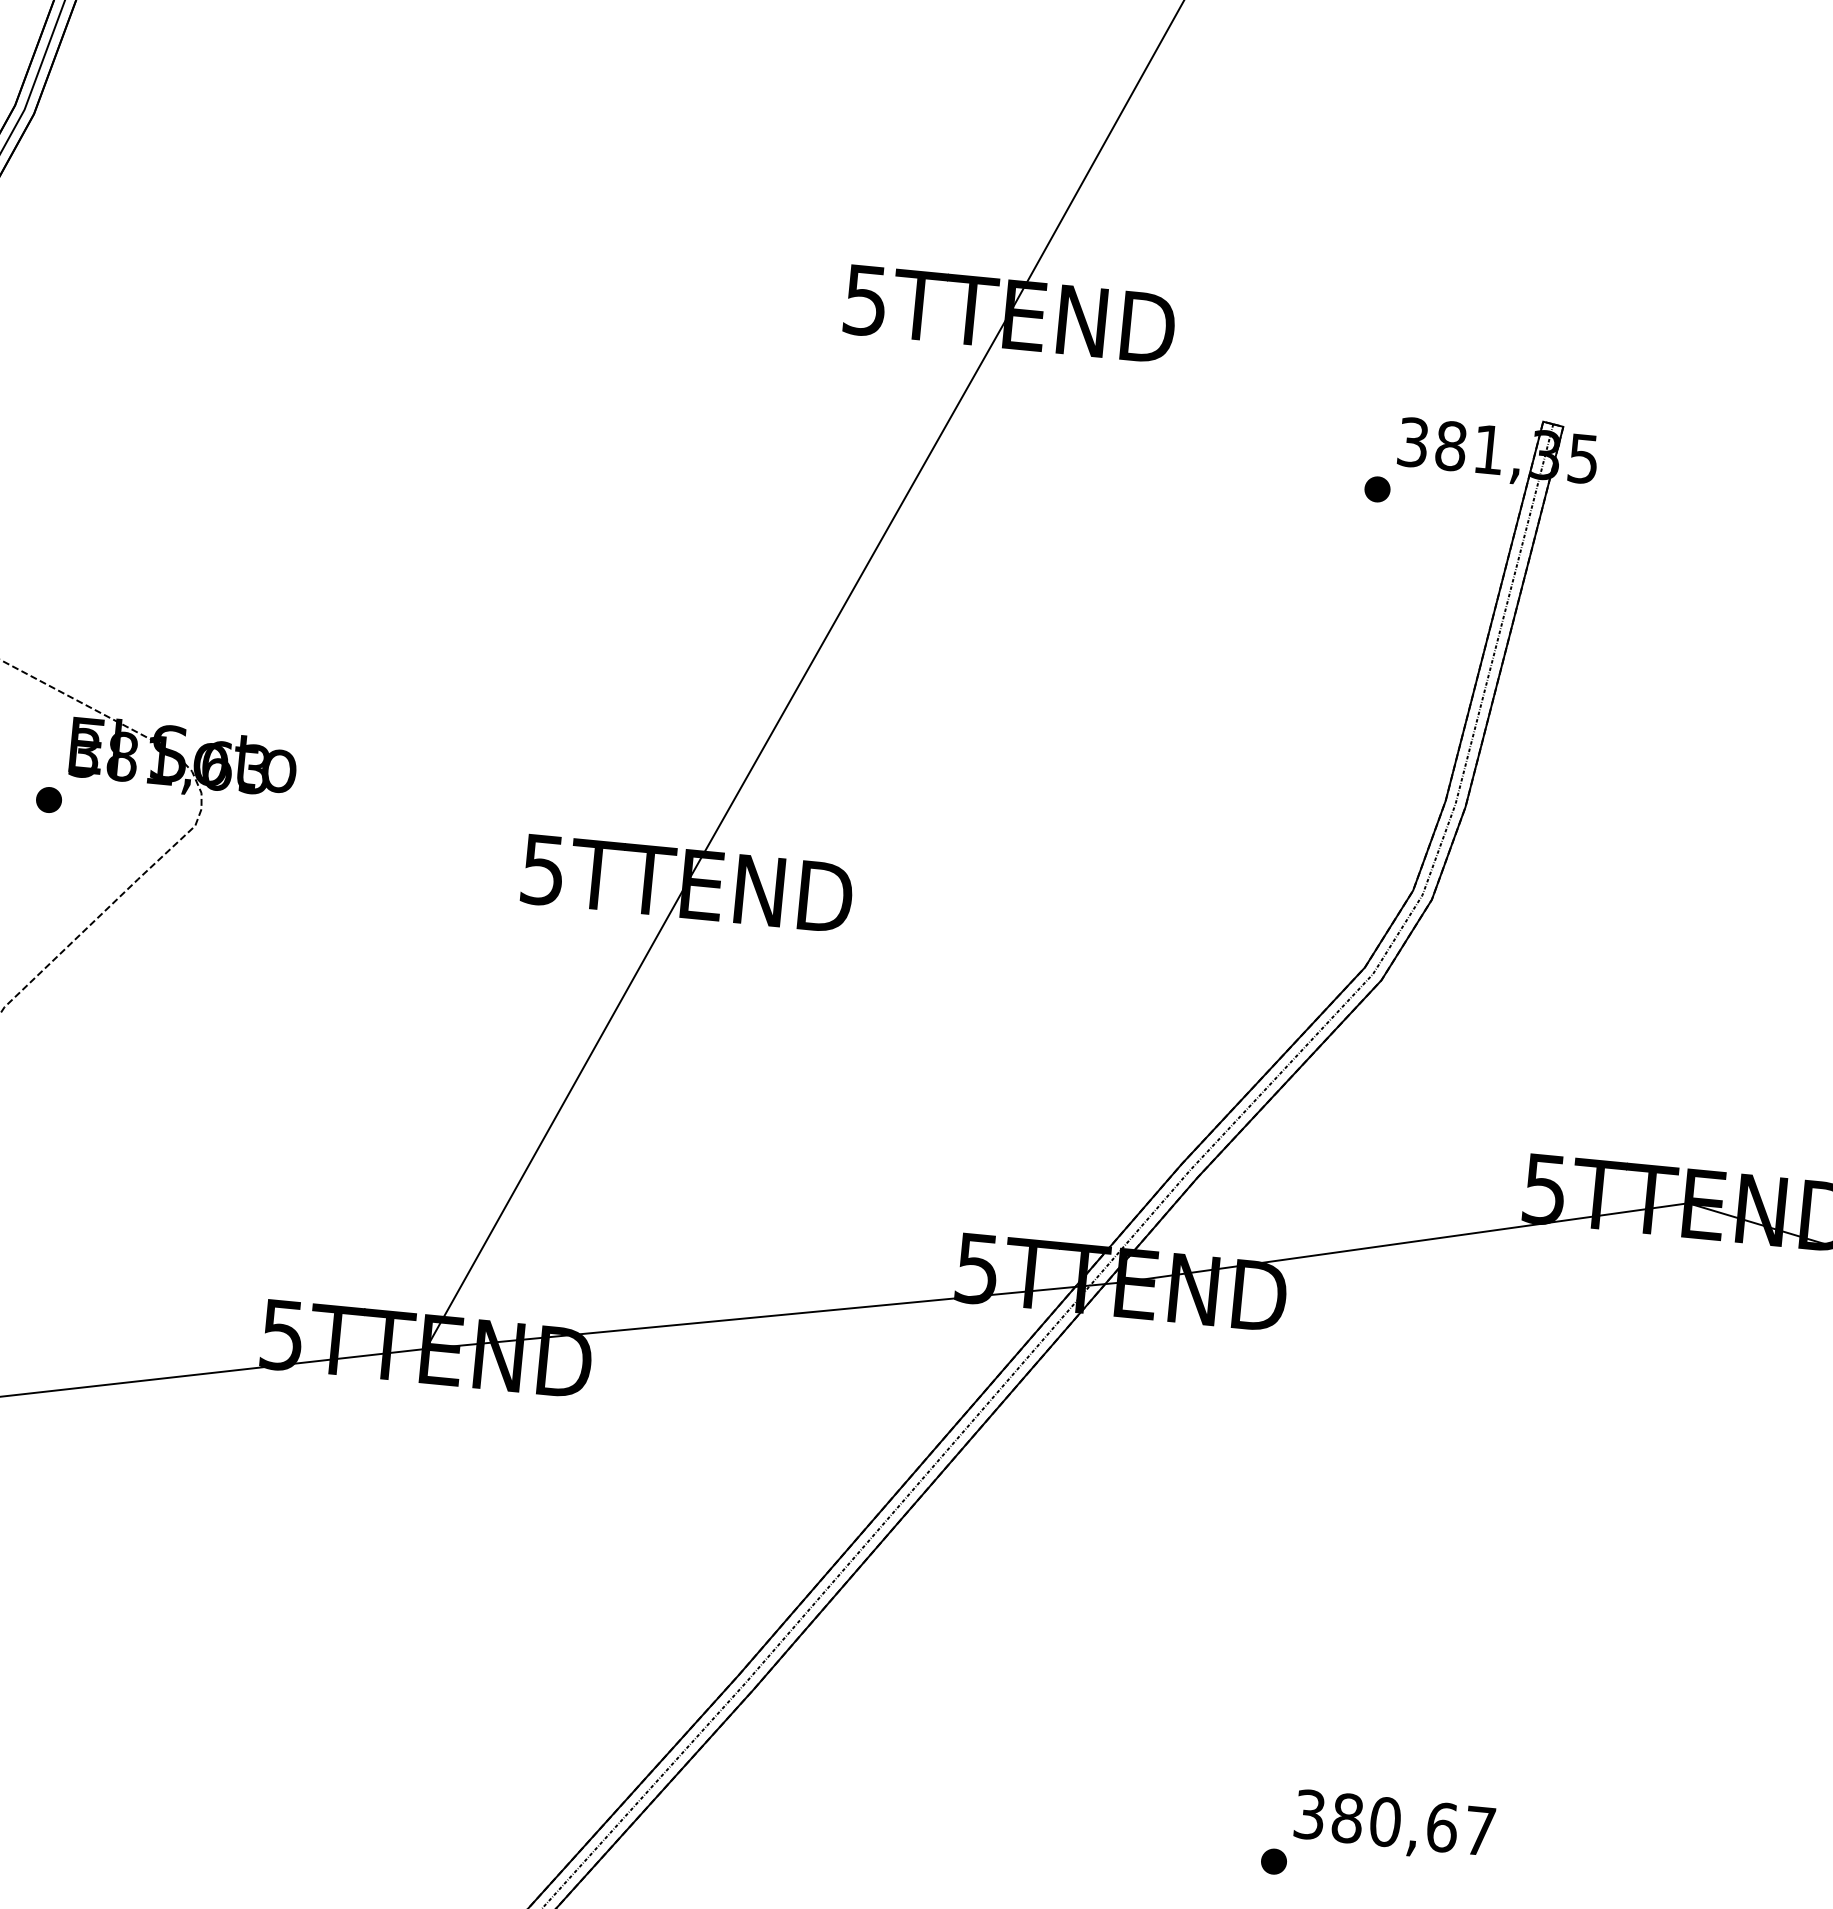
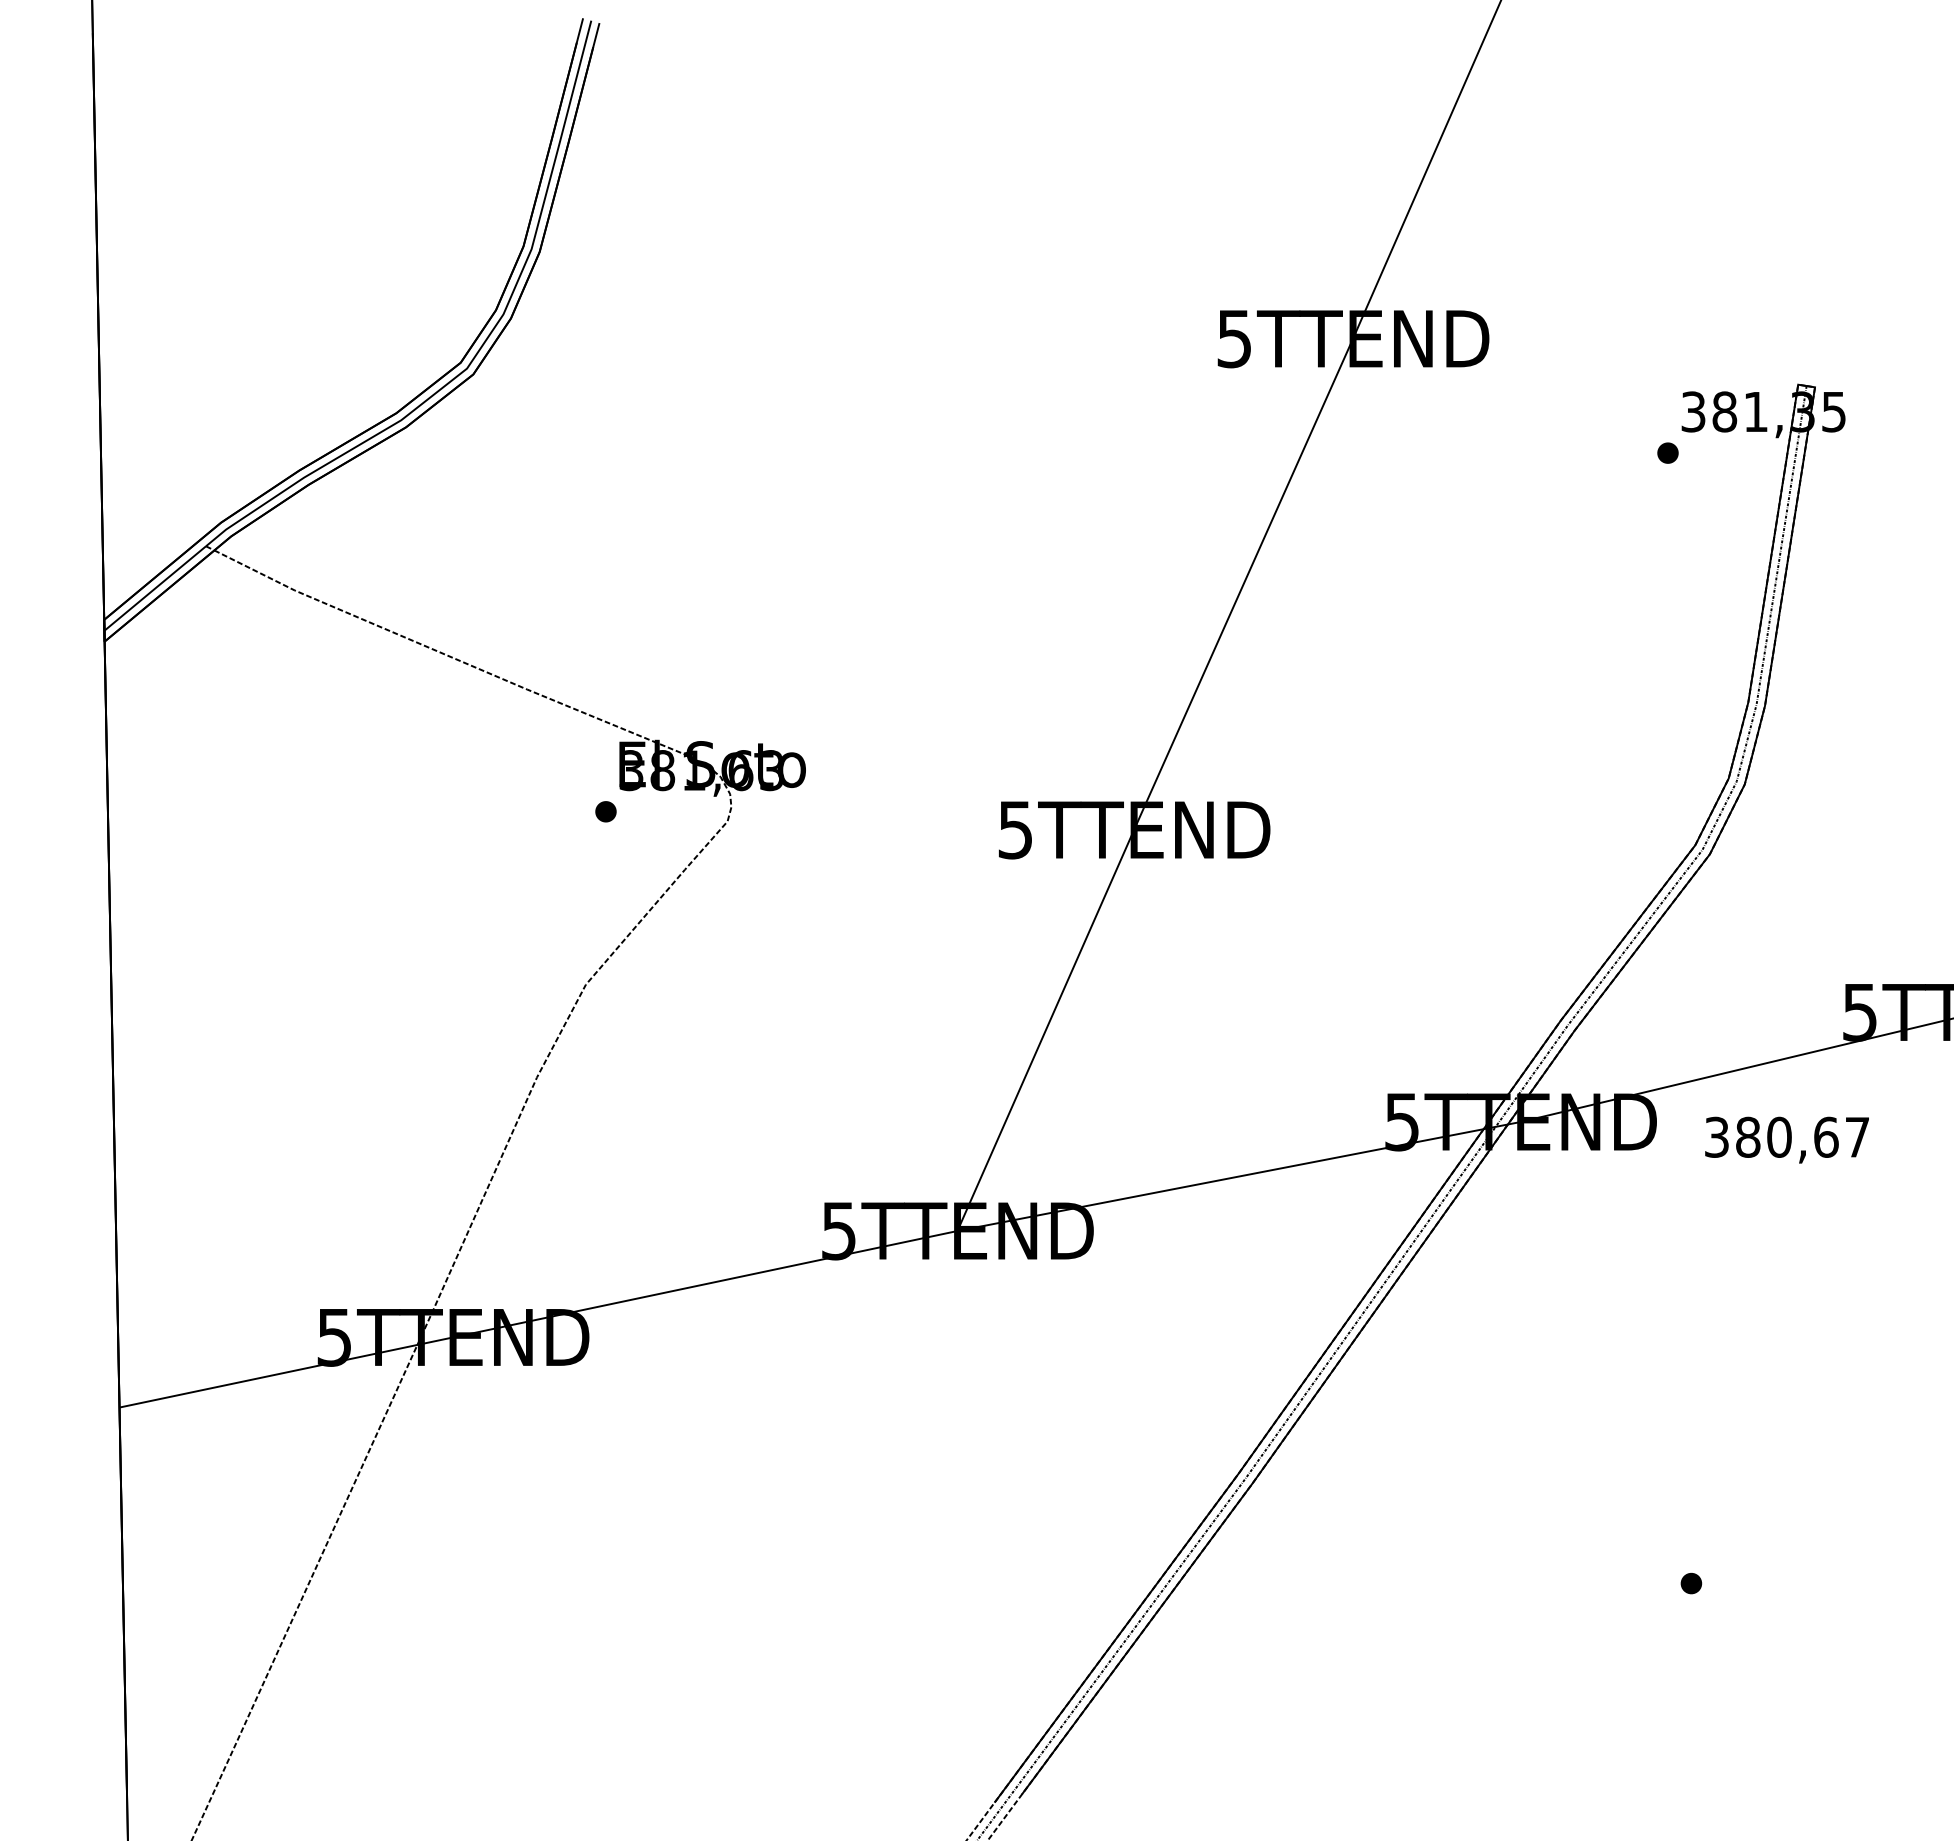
text: (1393, 1825) -> (1786, 1139), moved

